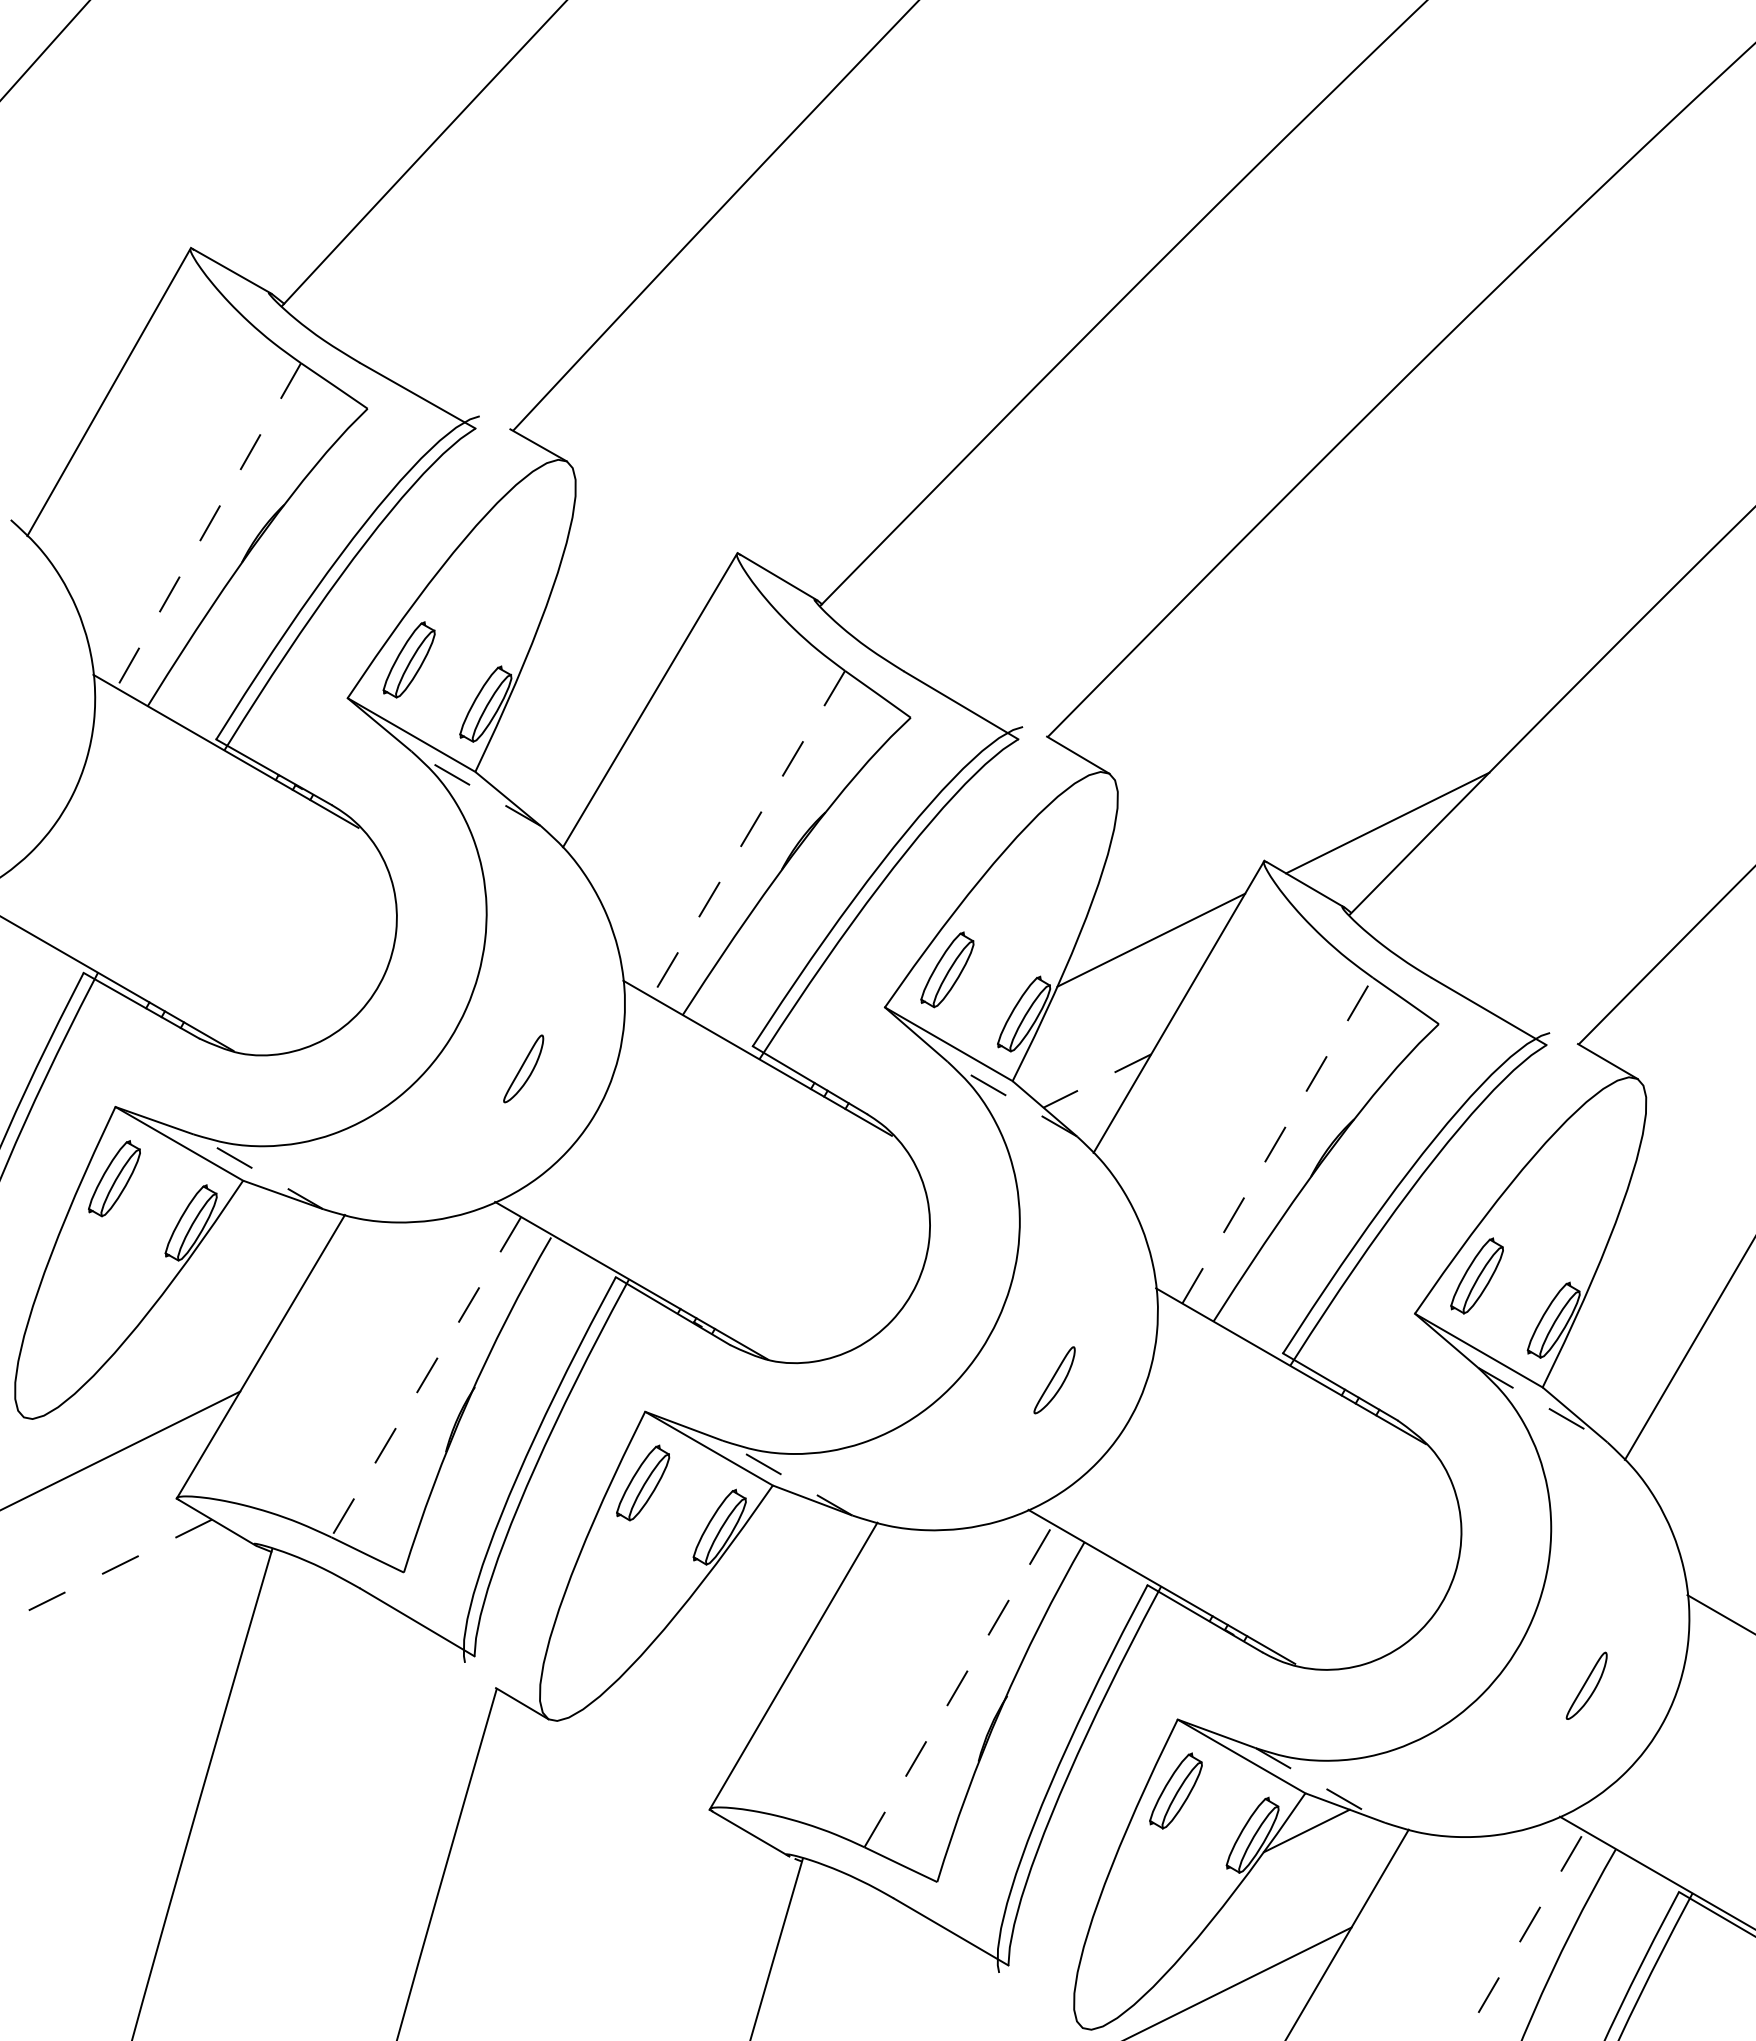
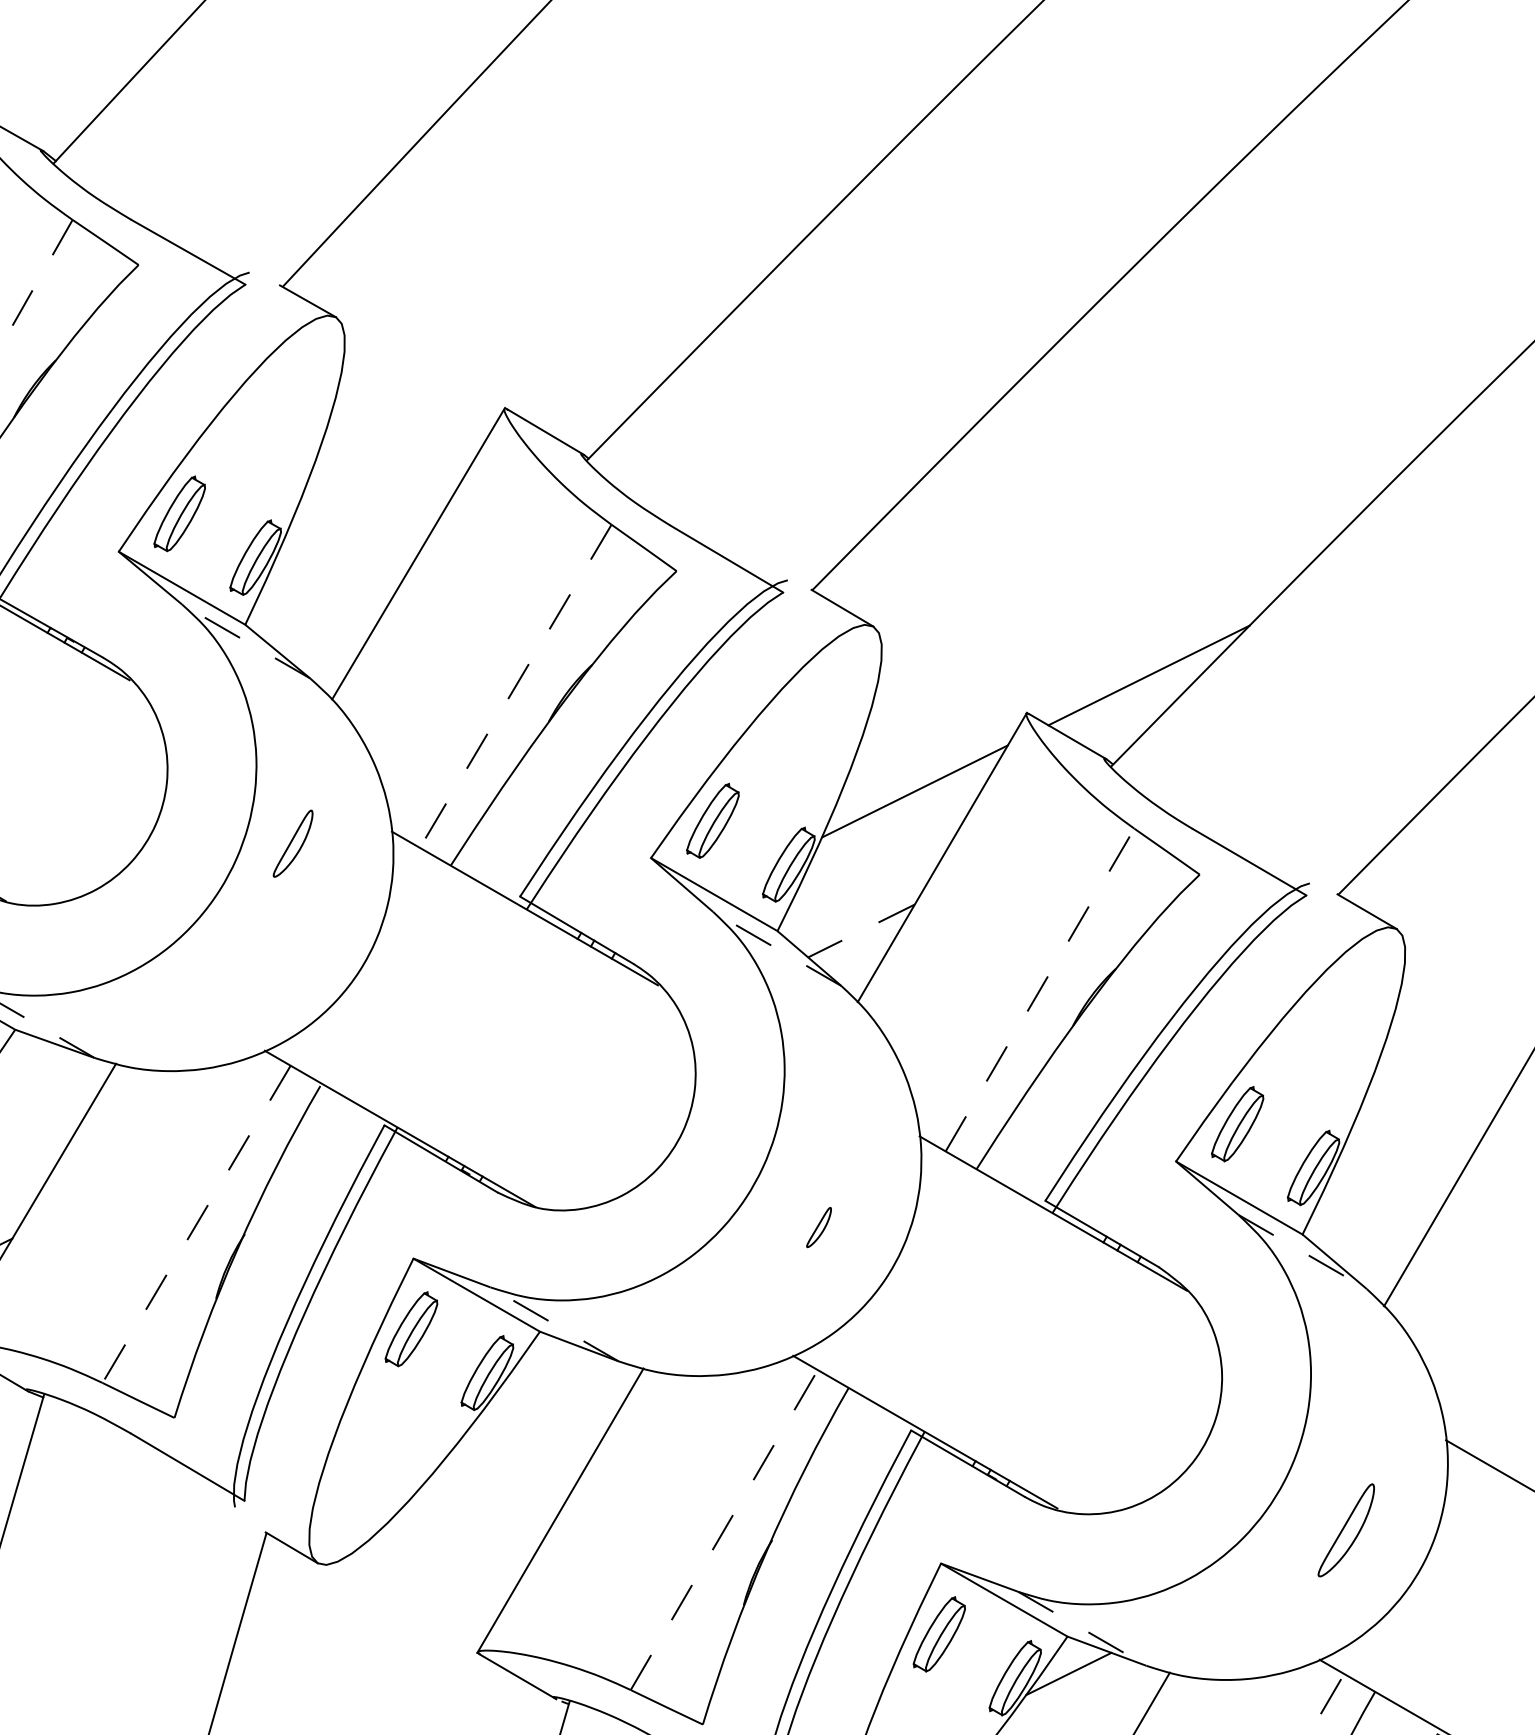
part: (523, 1068) -> (292, 843), moved
part: (1054, 1380) -> (818, 1227), size x0.6
part: (1586, 1685) -> (1345, 1529), size x1.4

